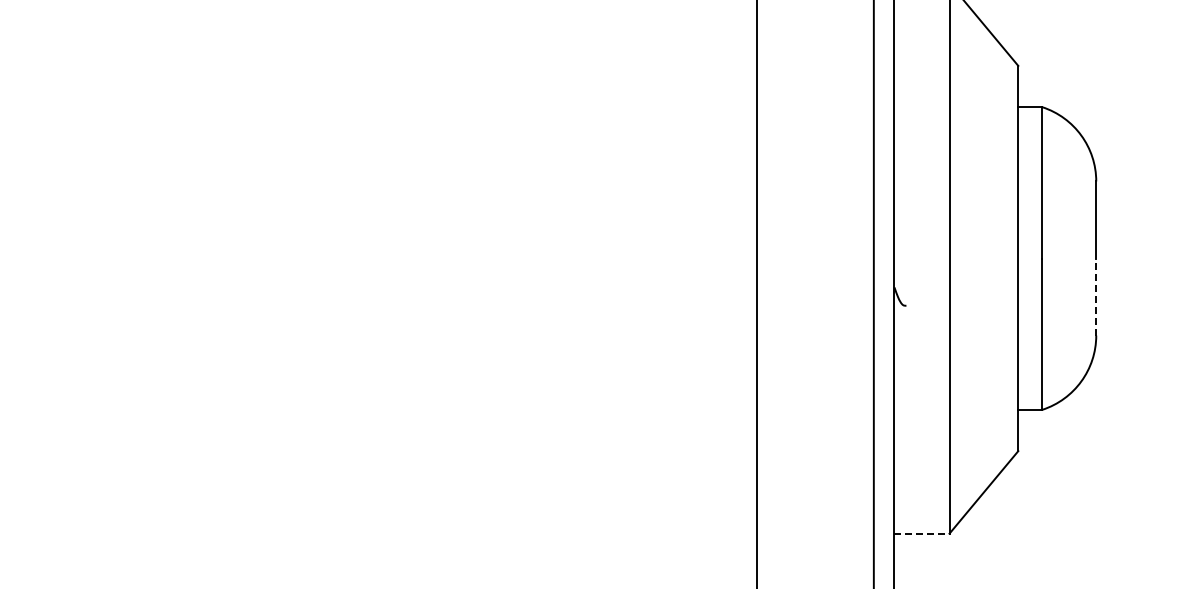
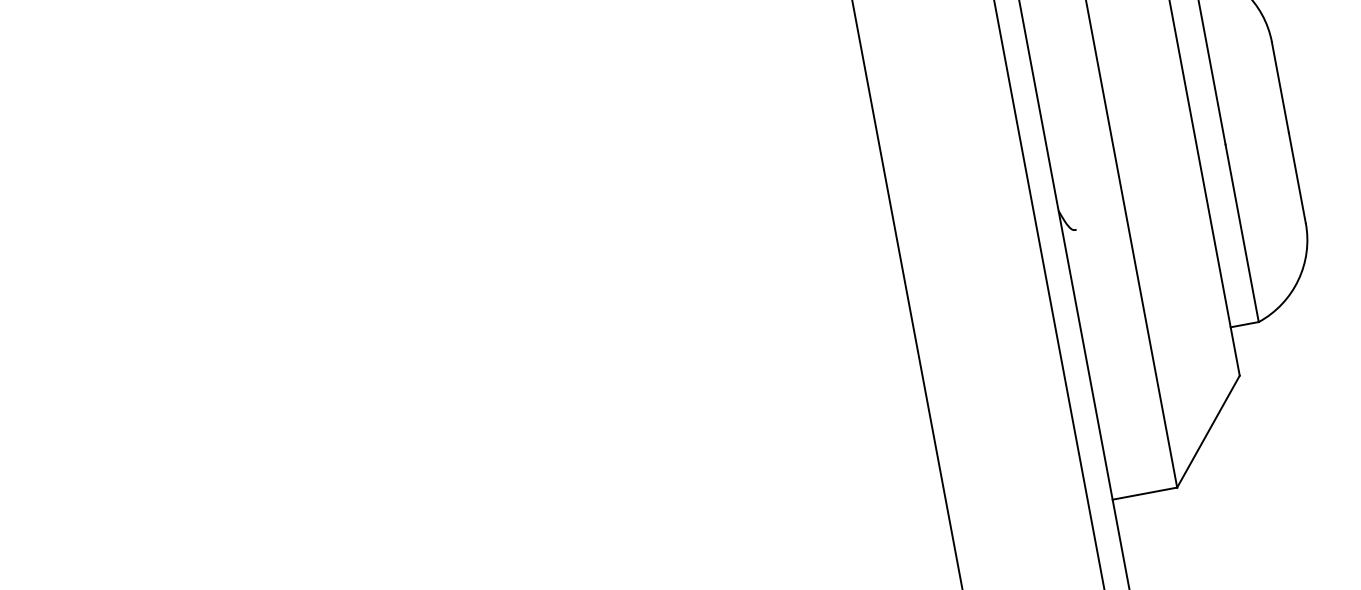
line: (1096, 297) -> (1297, 178), dashed -> solid
line: (921, 533) -> (1144, 493), dashed -> solid

